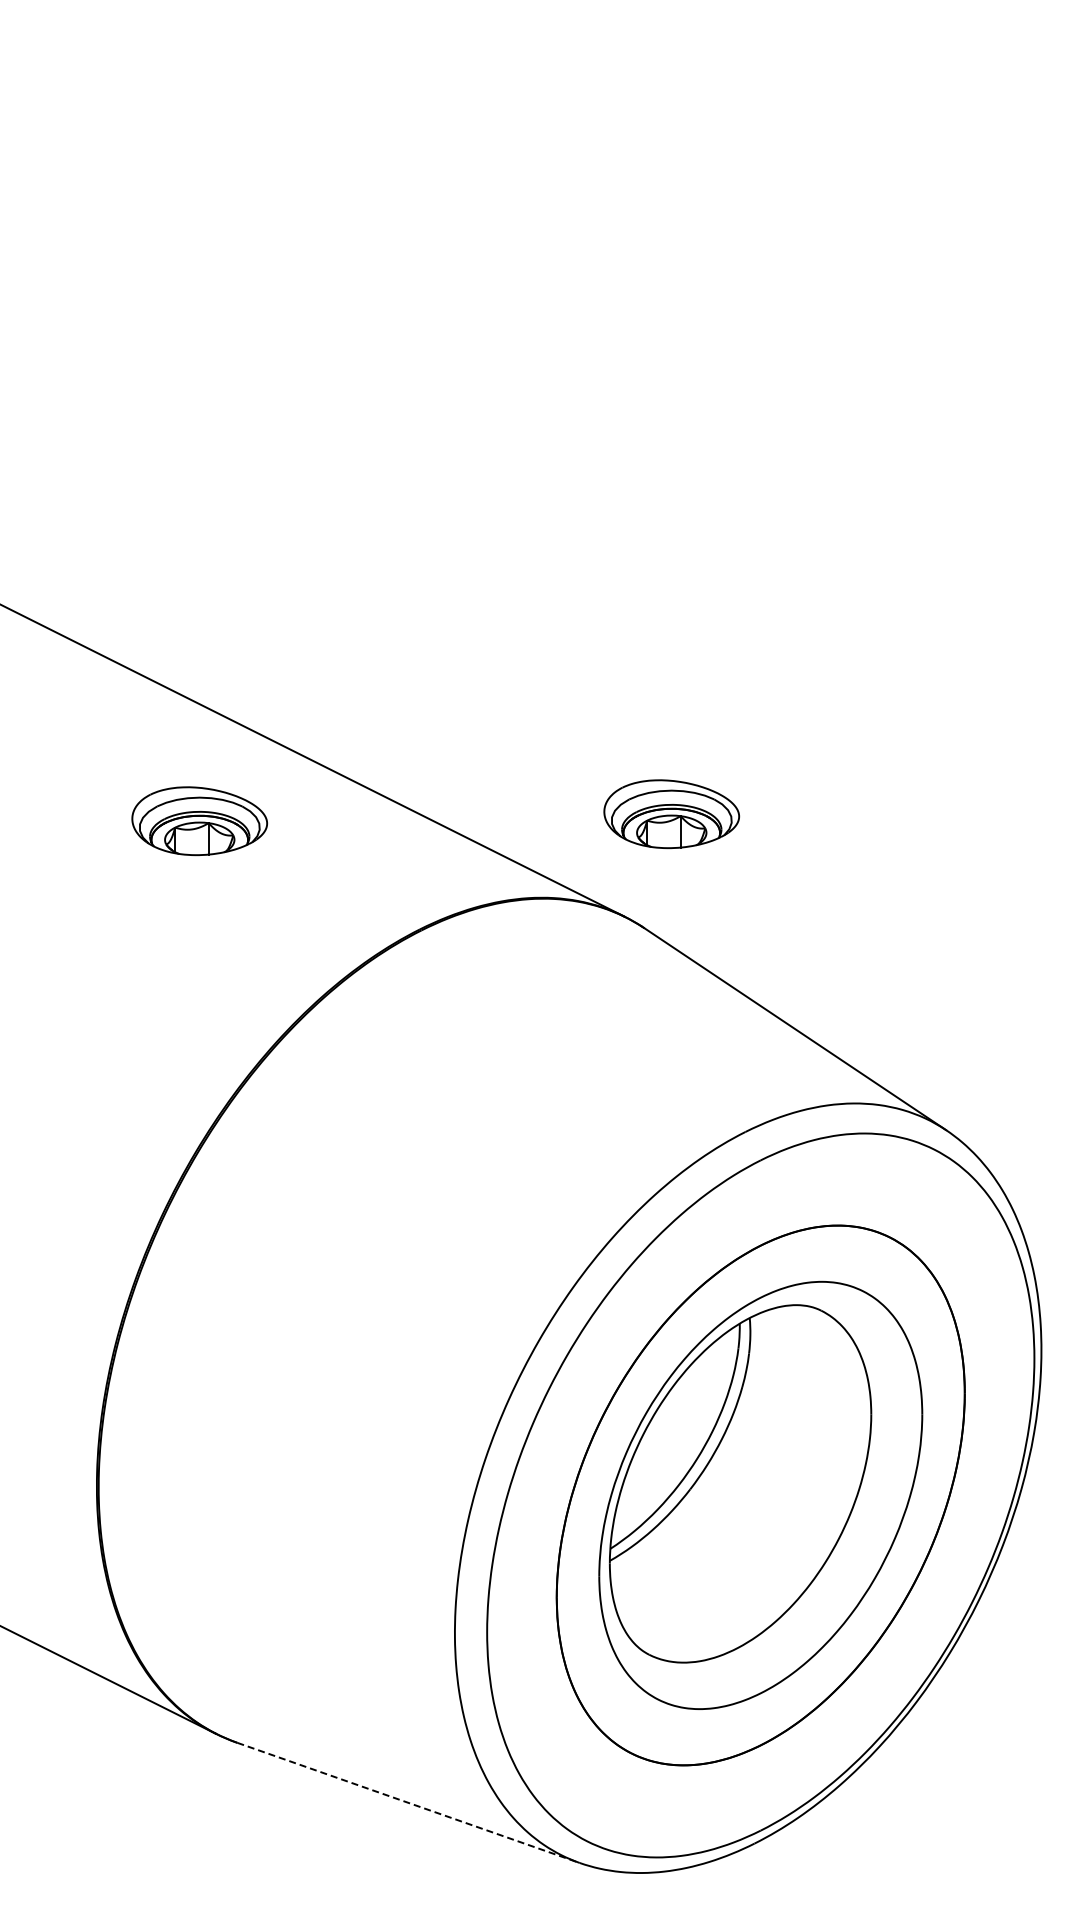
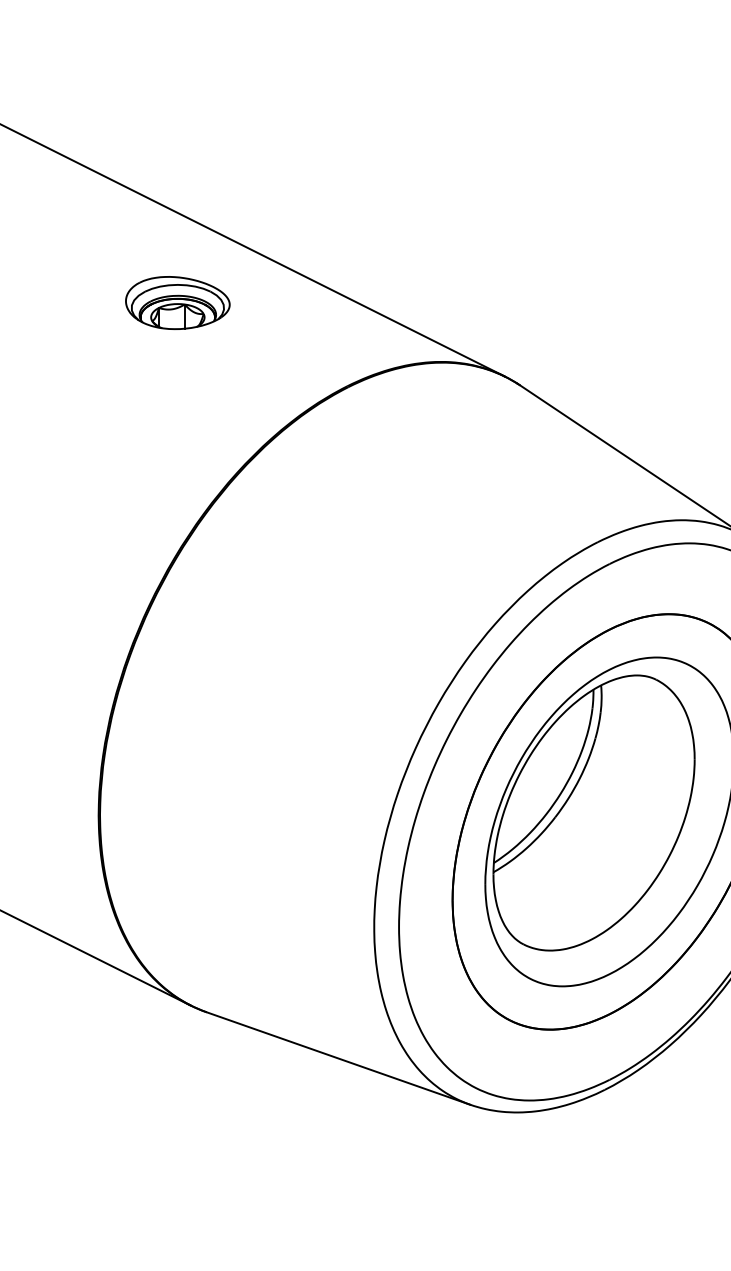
part: (671, 814) -> (540, 297), removed
line: (409, 1803) -> (339, 1058), dashed -> solid

